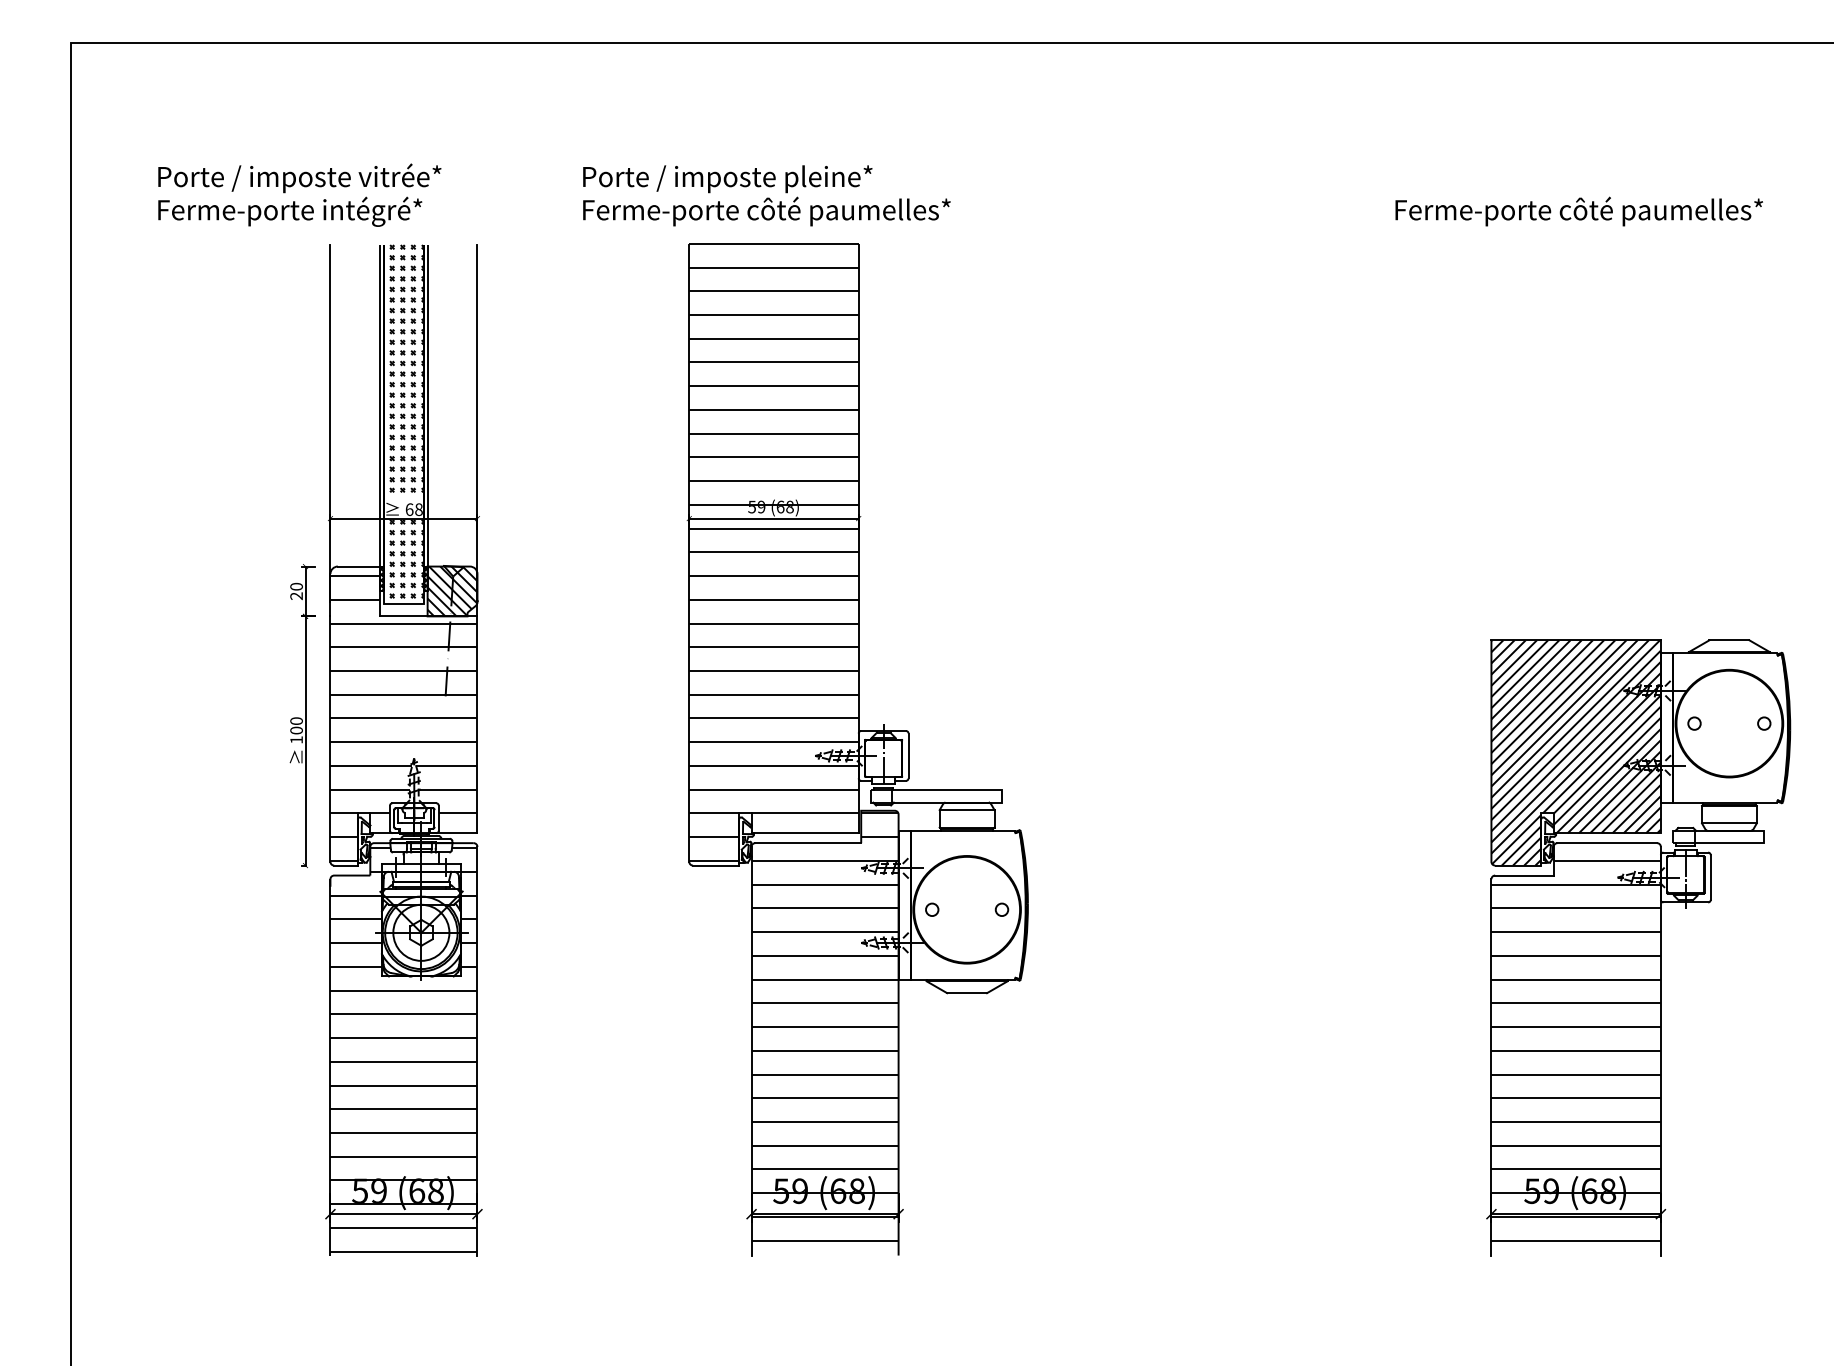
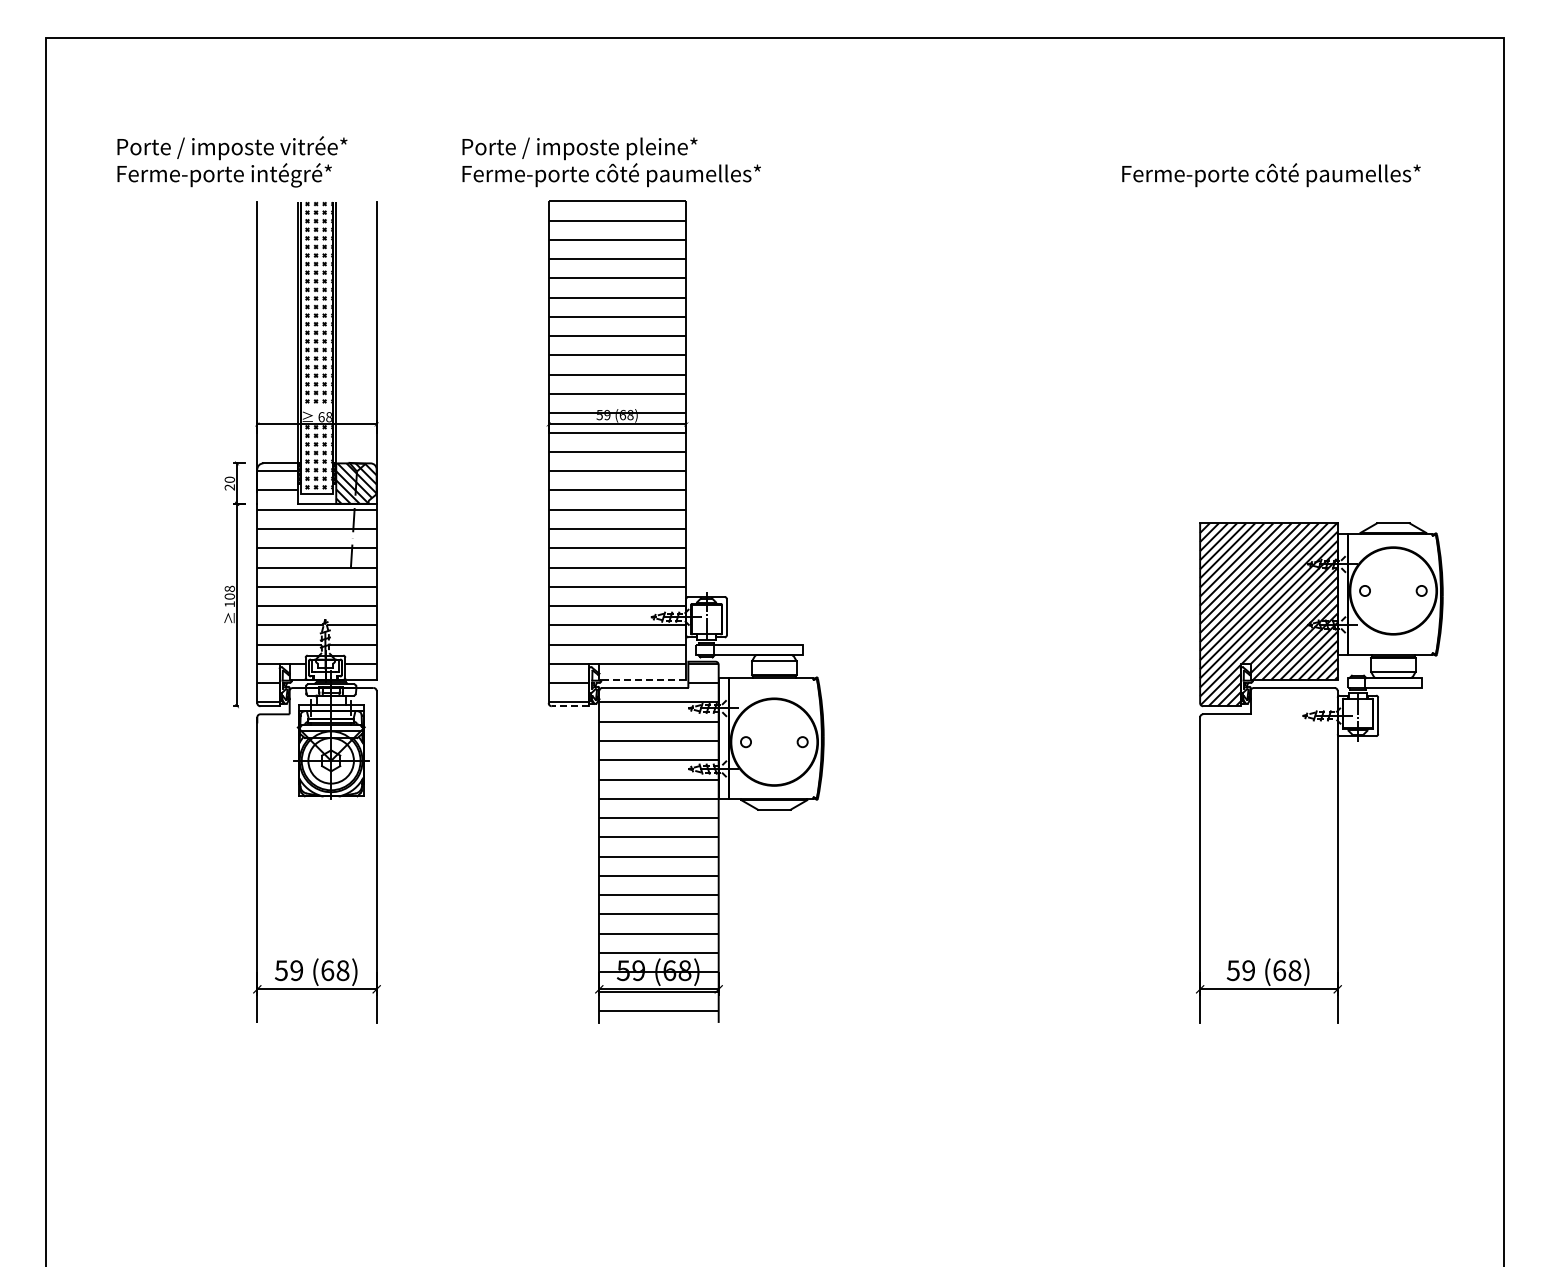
text: (296, 720) -> (229, 588), 100 -> 108
line: (804, 832) -> (642, 679), solid -> dashed
line: (716, 865) -> (570, 706), solid -> dashed
hatch: (403, 1049) -> (316, 855), removed
hatch: (1575, 1050) -> (1268, 856), removed

